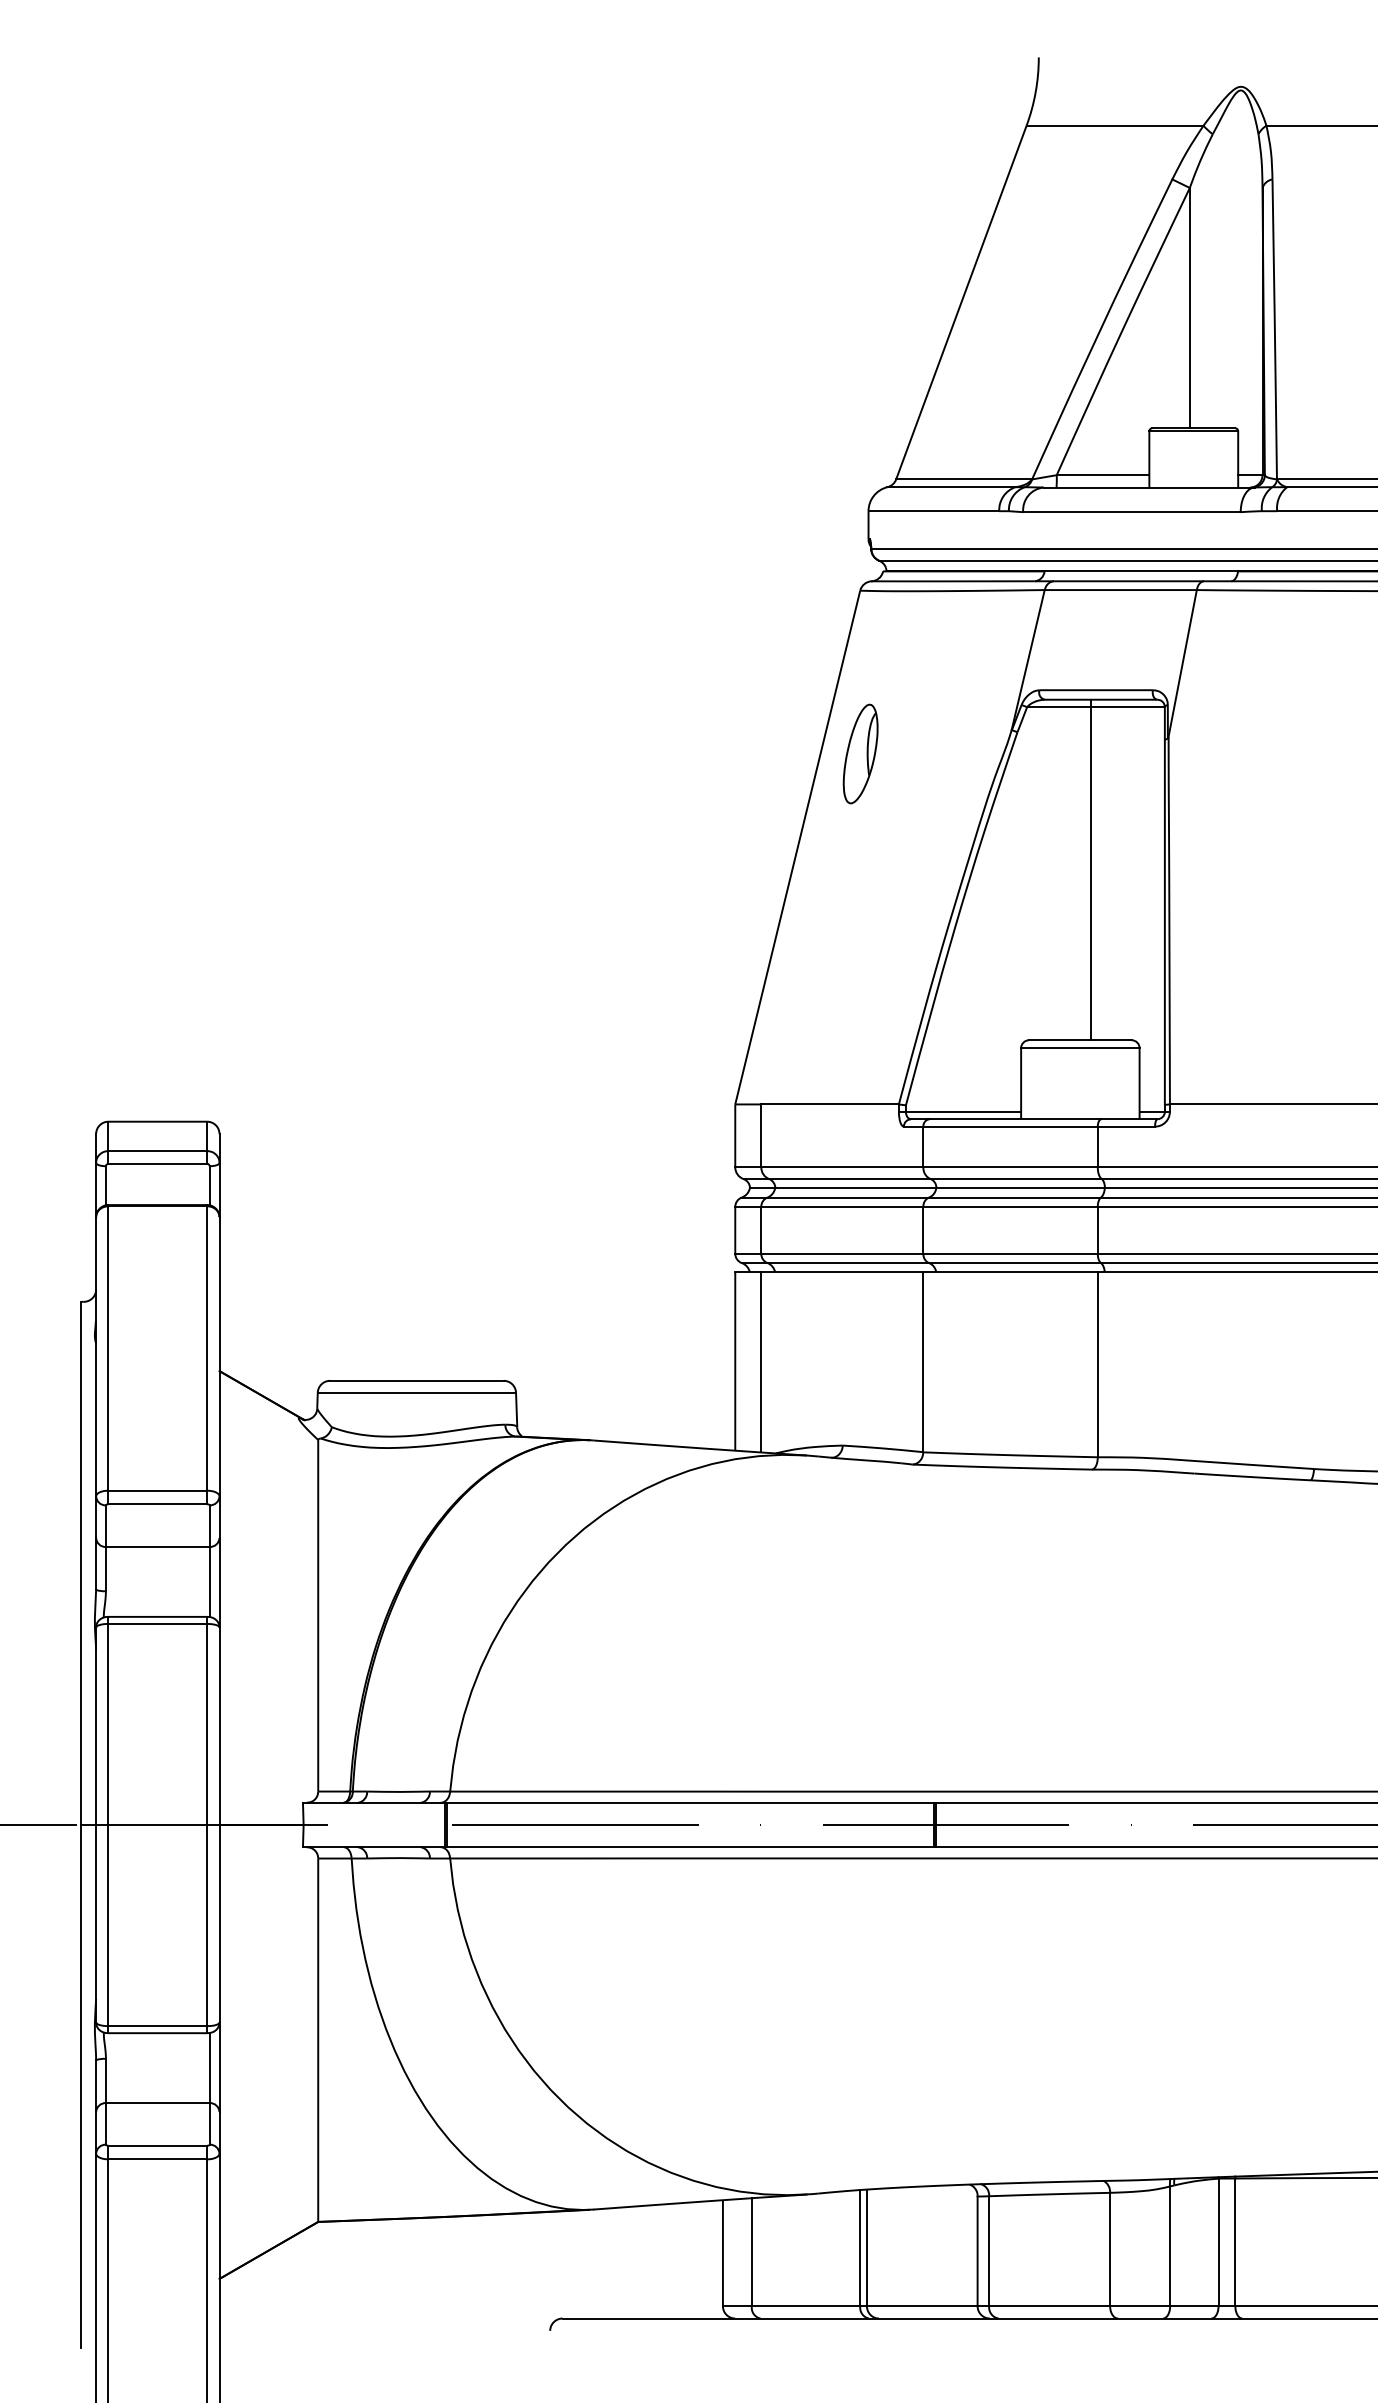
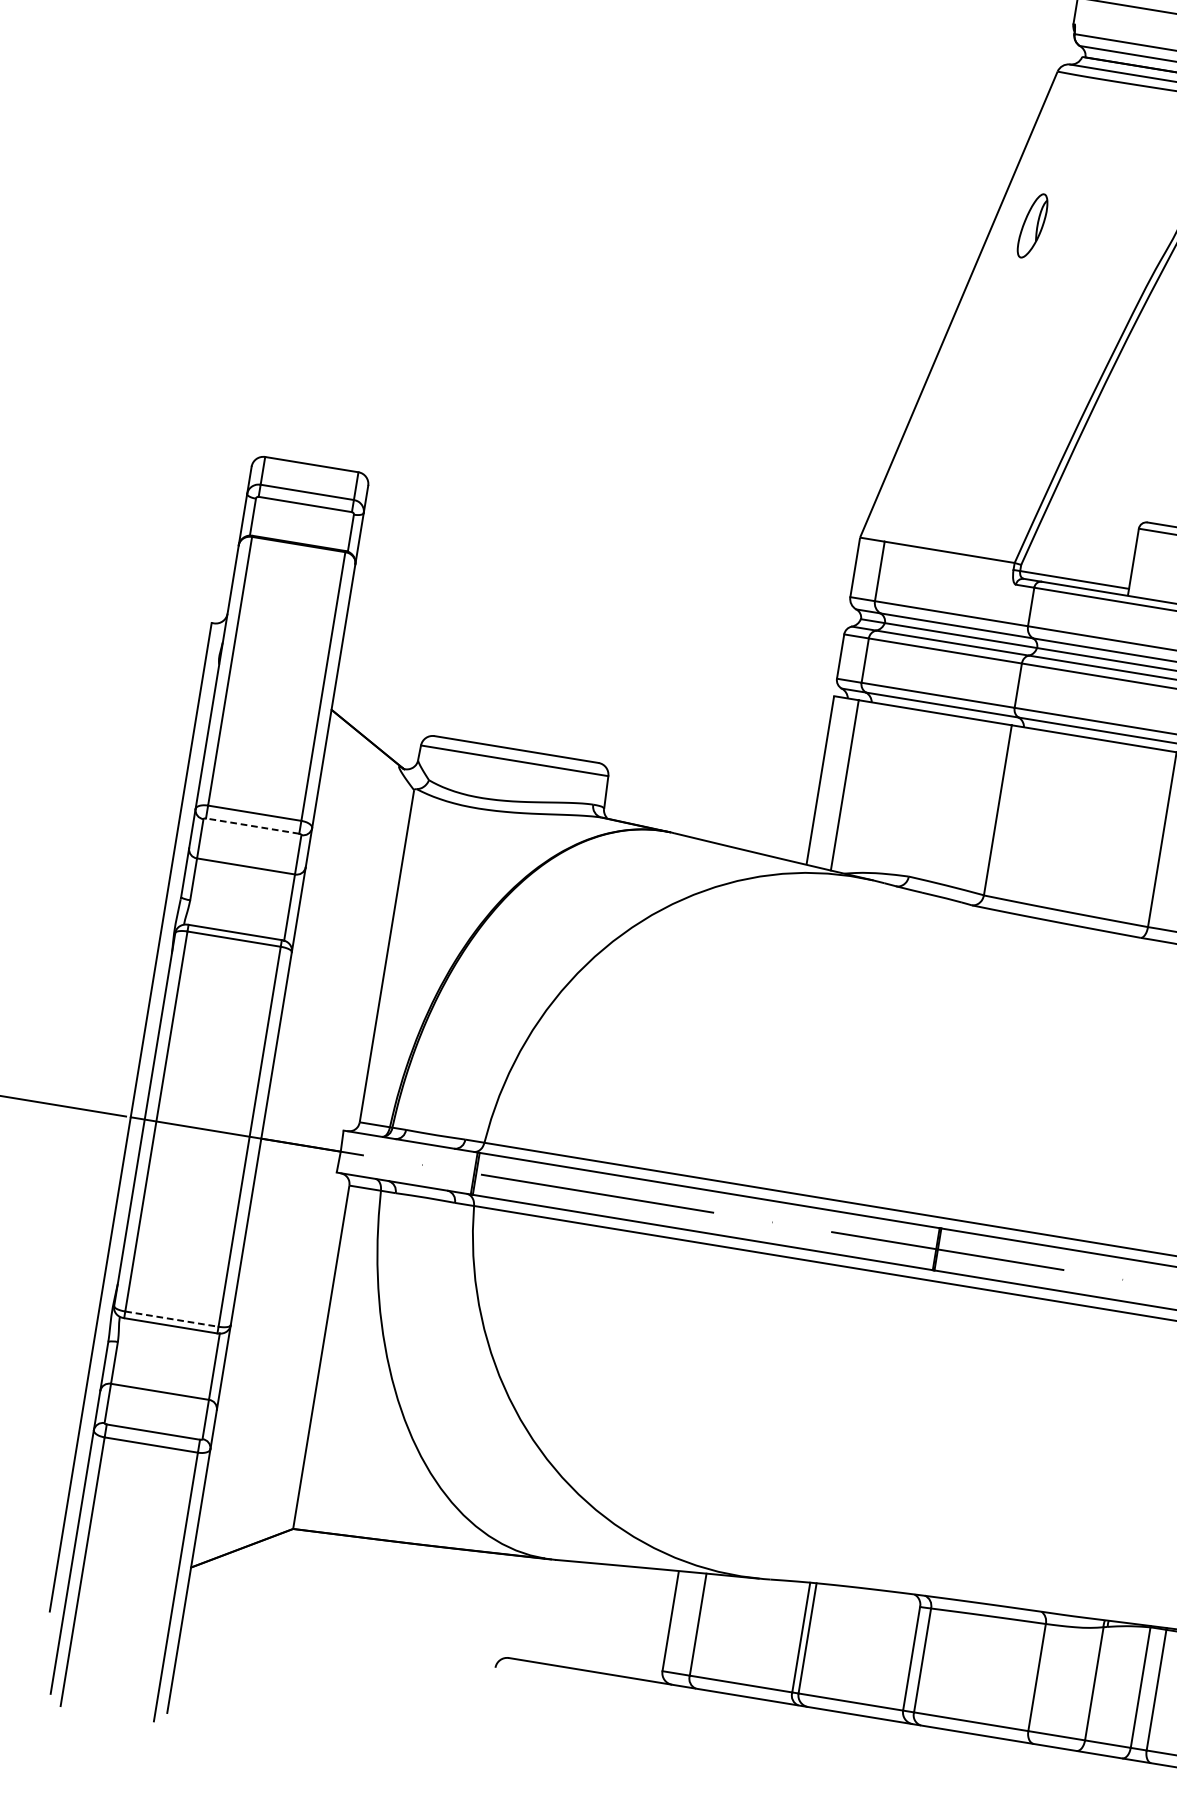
part: (860, 753) -> (1032, 225), size x0.7
line: (157, 1504) -> (252, 826), solid -> dashed
line: (158, 2026) -> (172, 1319), solid -> dashed

